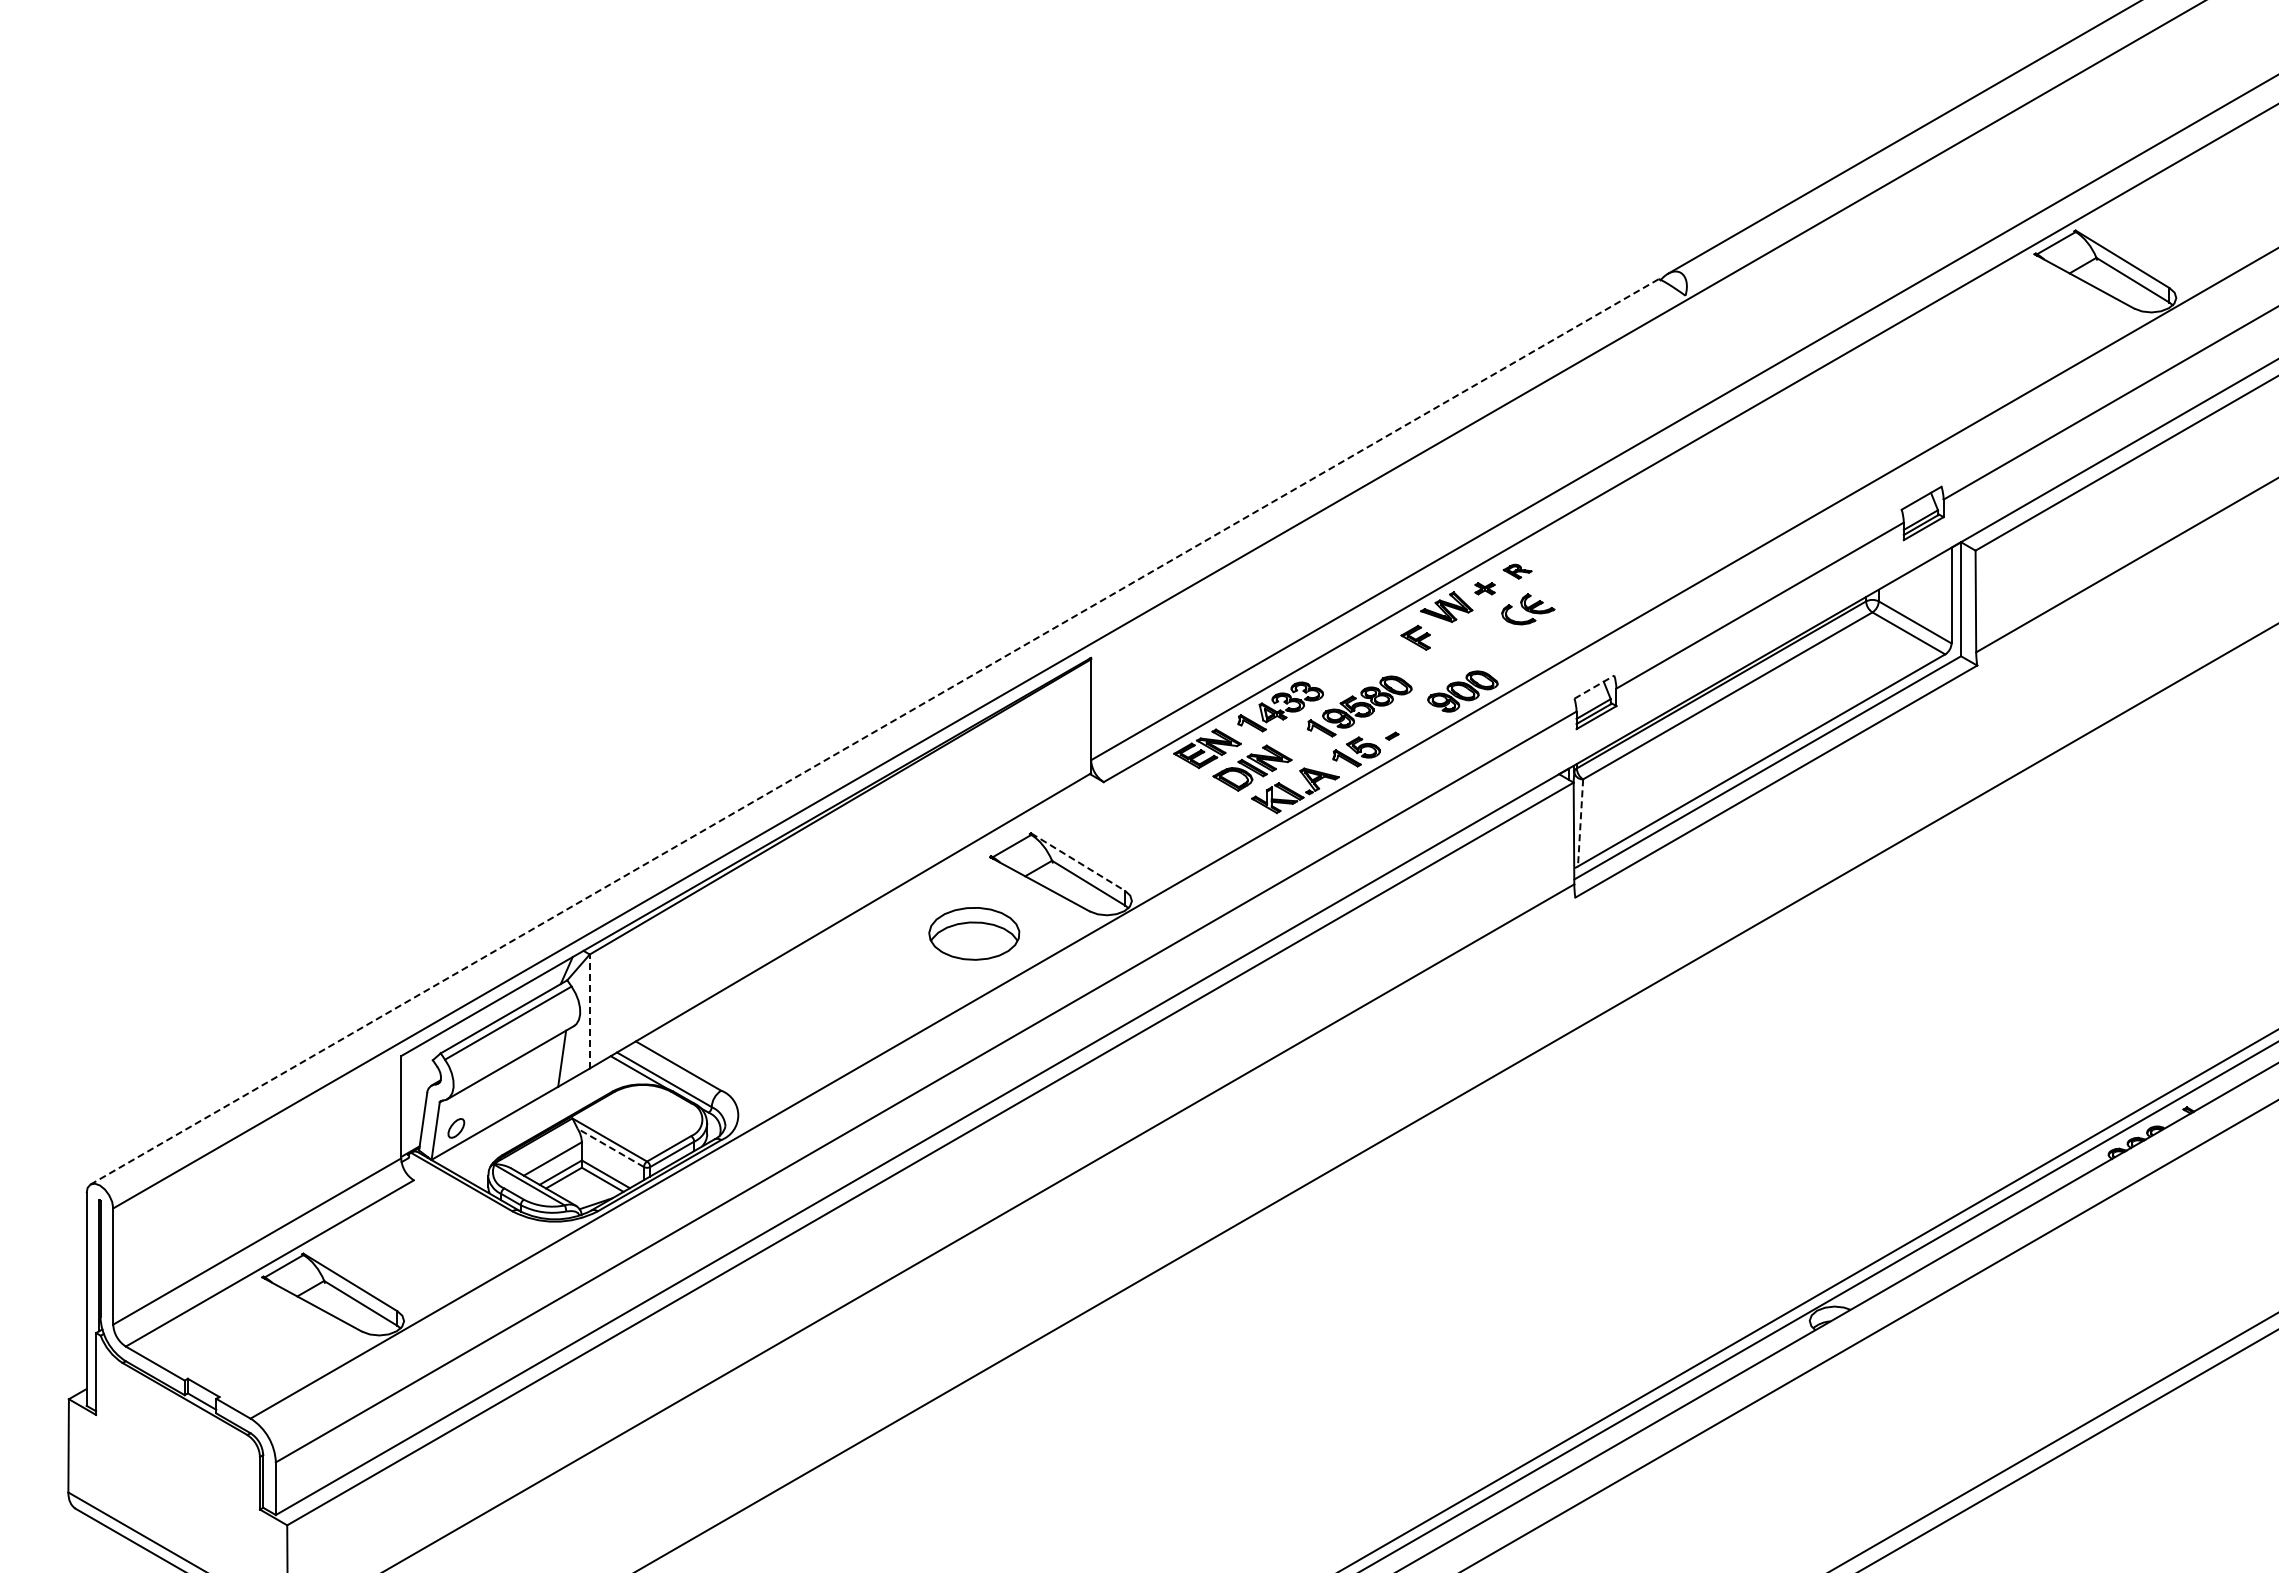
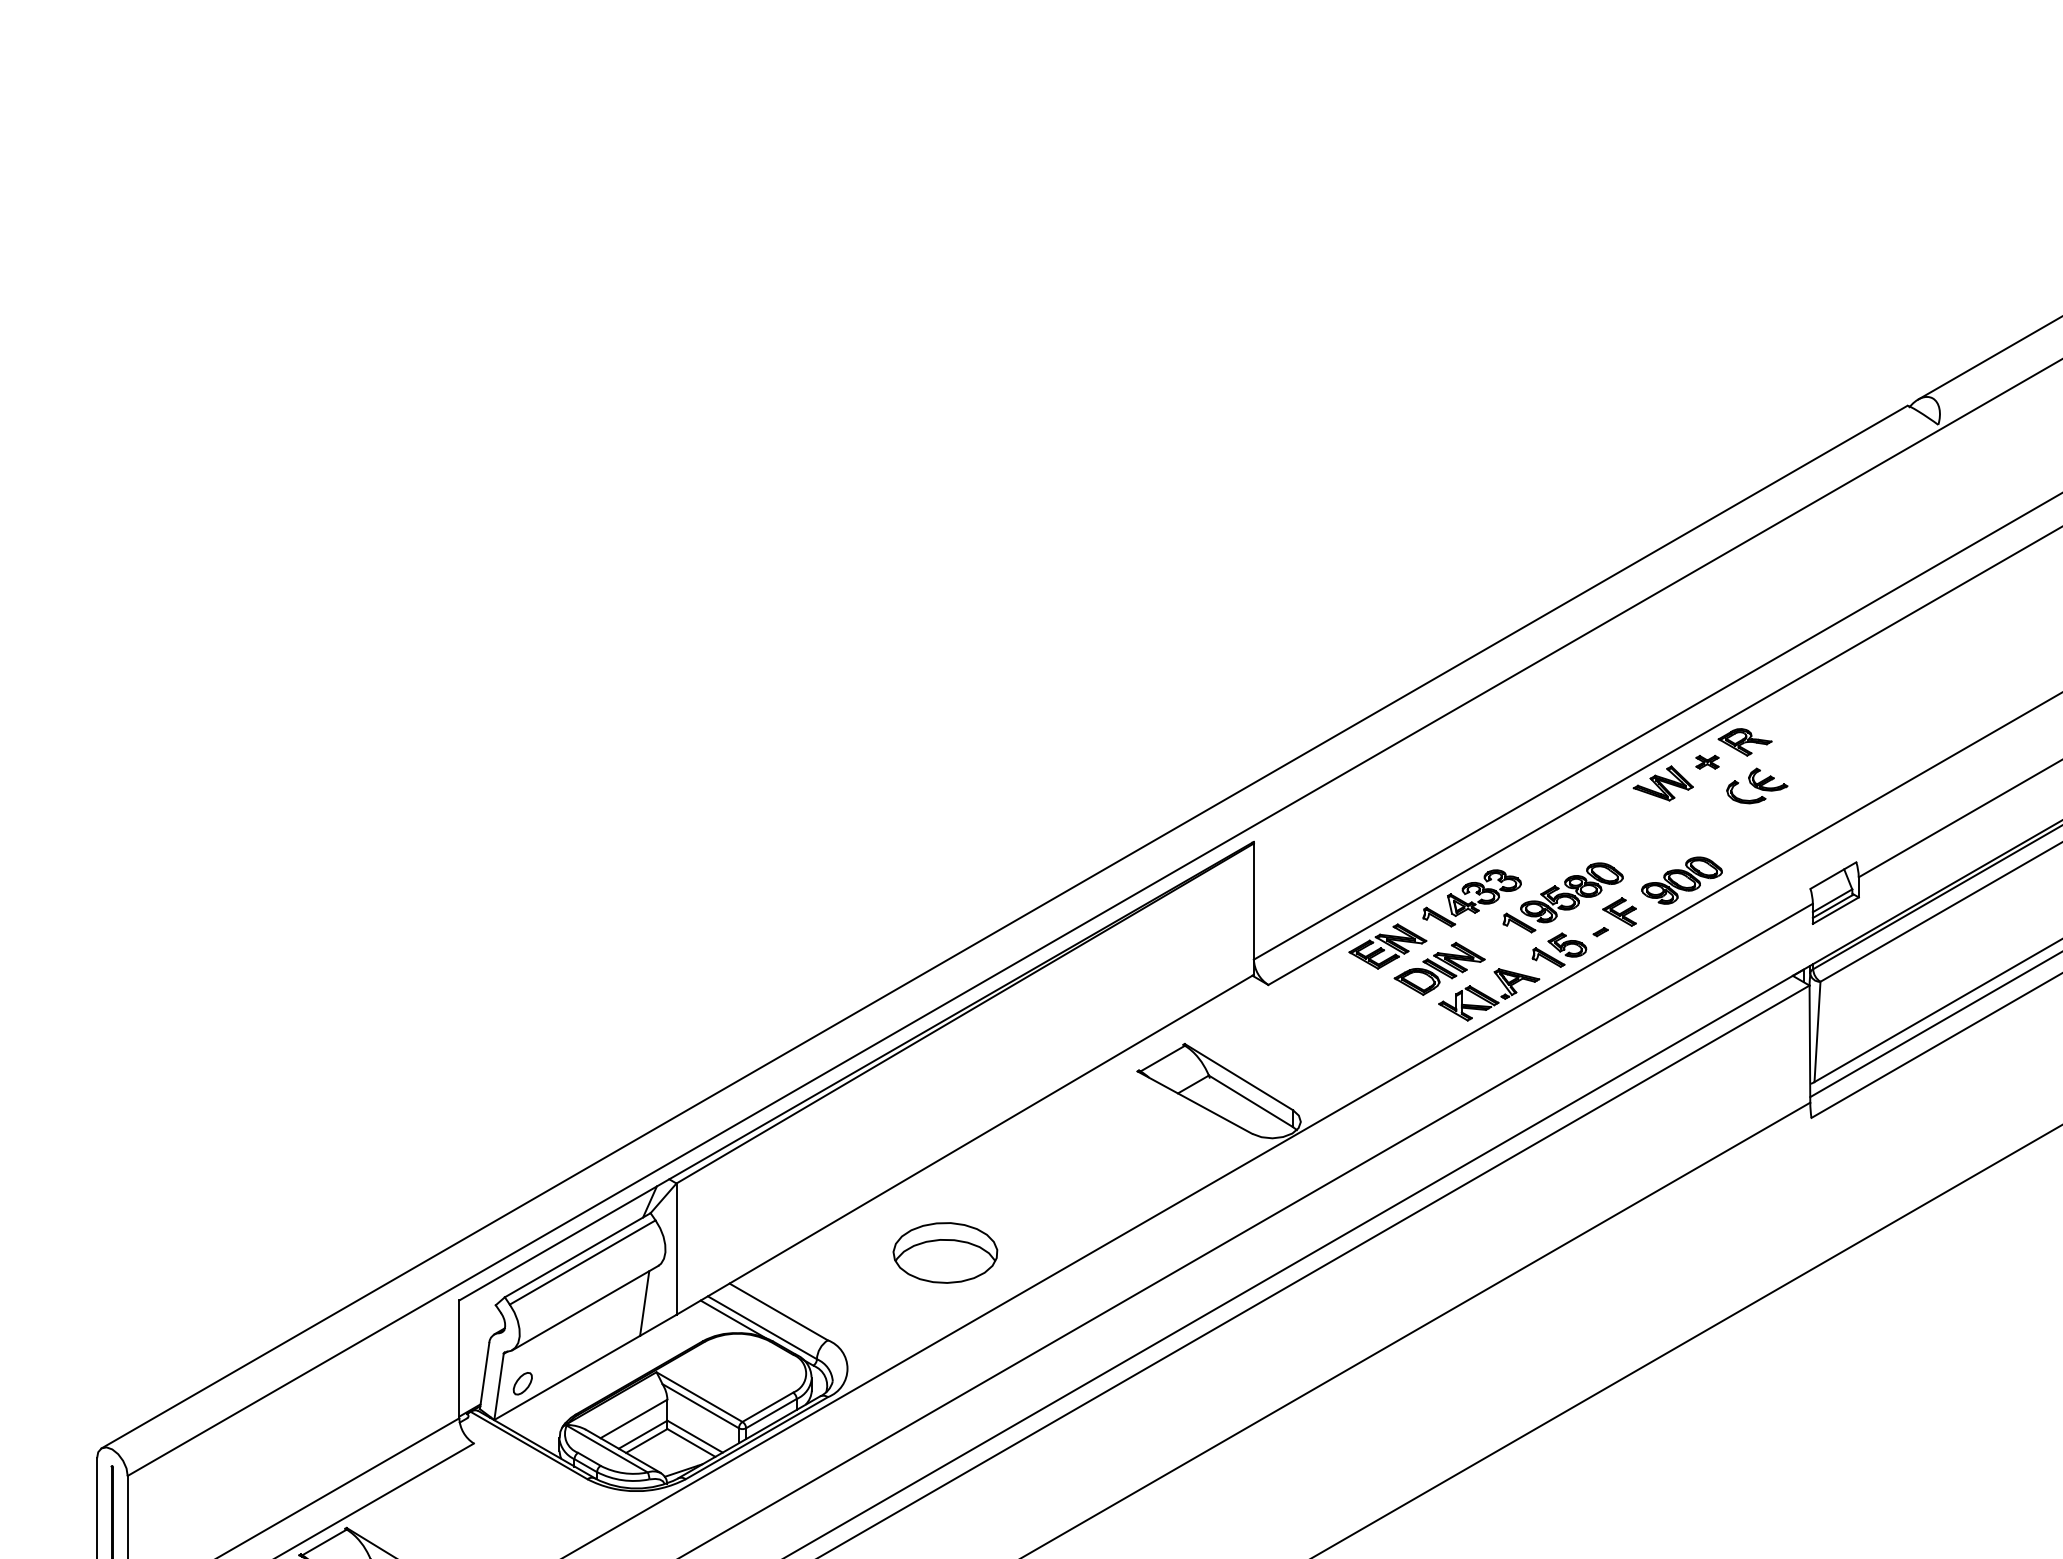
part: (1517, 571) -> (1744, 742), size x1.67
part: (1415, 637) -> (1619, 911), moved
line: (1594, 686) -> (1833, 874), dashed -> solid
line: (874, 732) -> (1004, 927), dashed -> solid
line: (1580, 822) -> (1817, 1031), dashed -> solid
line: (1078, 862) -> (1239, 1077), dashed -> solid
part: (974, 933) -> (945, 1252), moved
line: (589, 1011) -> (676, 1249), dashed -> solid
line: (610, 1147) -> (700, 1405), dashed -> solid

